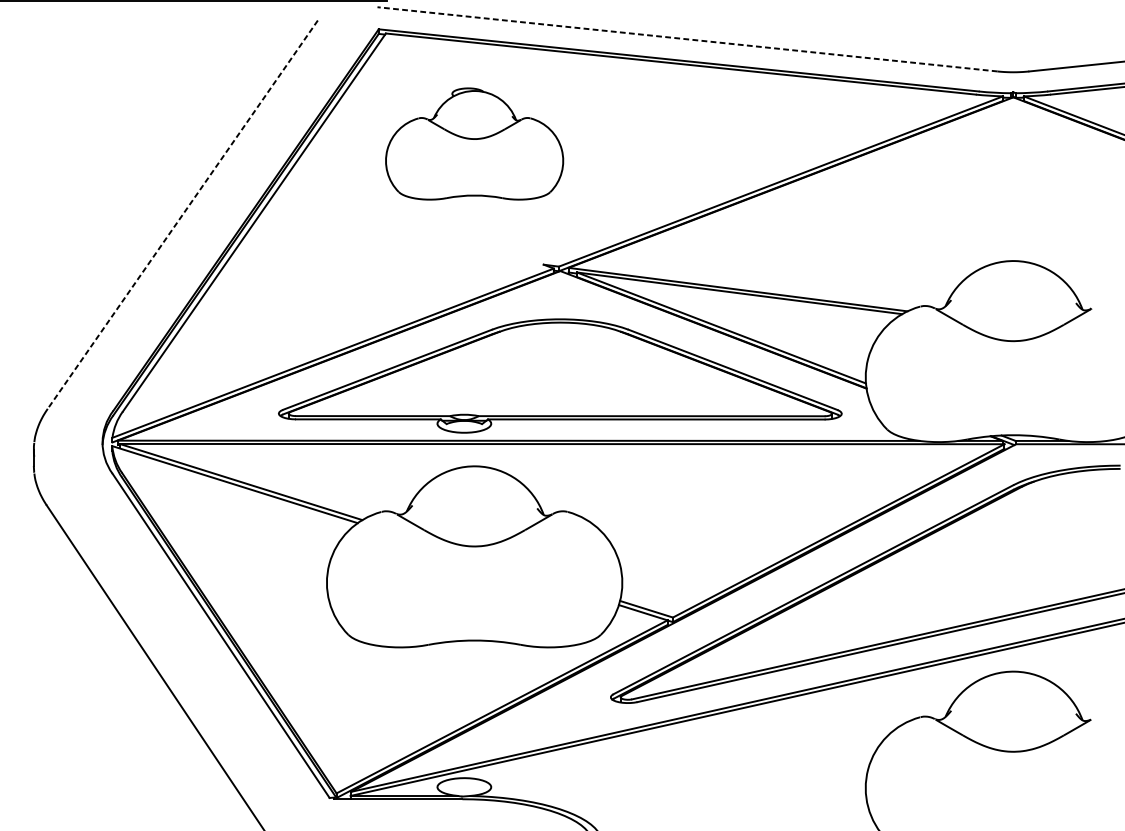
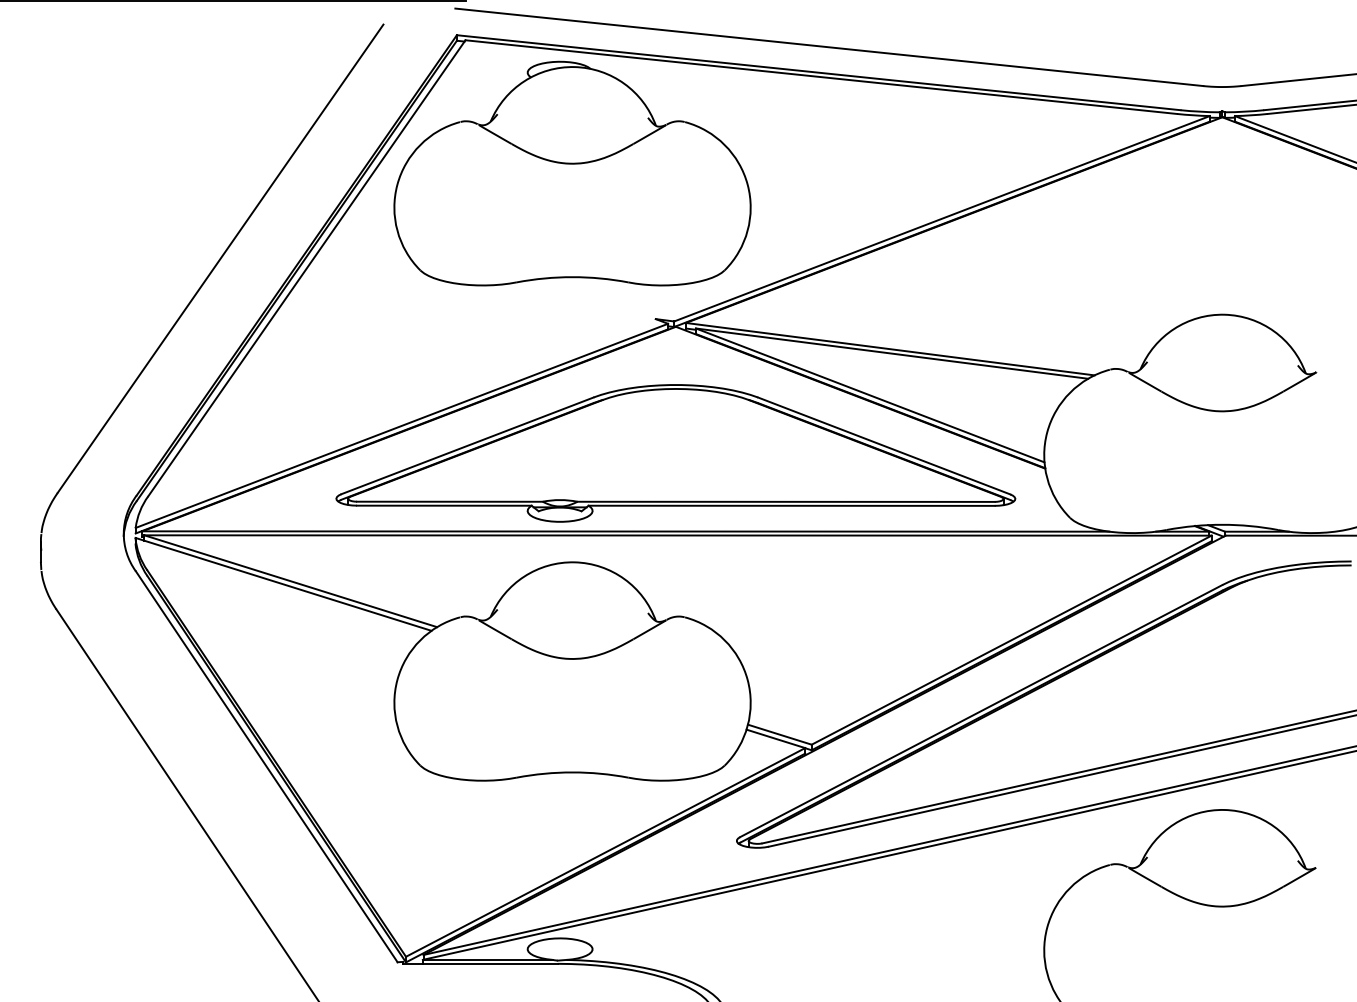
line: (687, 39) -> (829, 47), dashed -> solid
part: (474, 143) -> (572, 173), size x1.67
line: (182, 215) -> (220, 259), dashed -> solid

